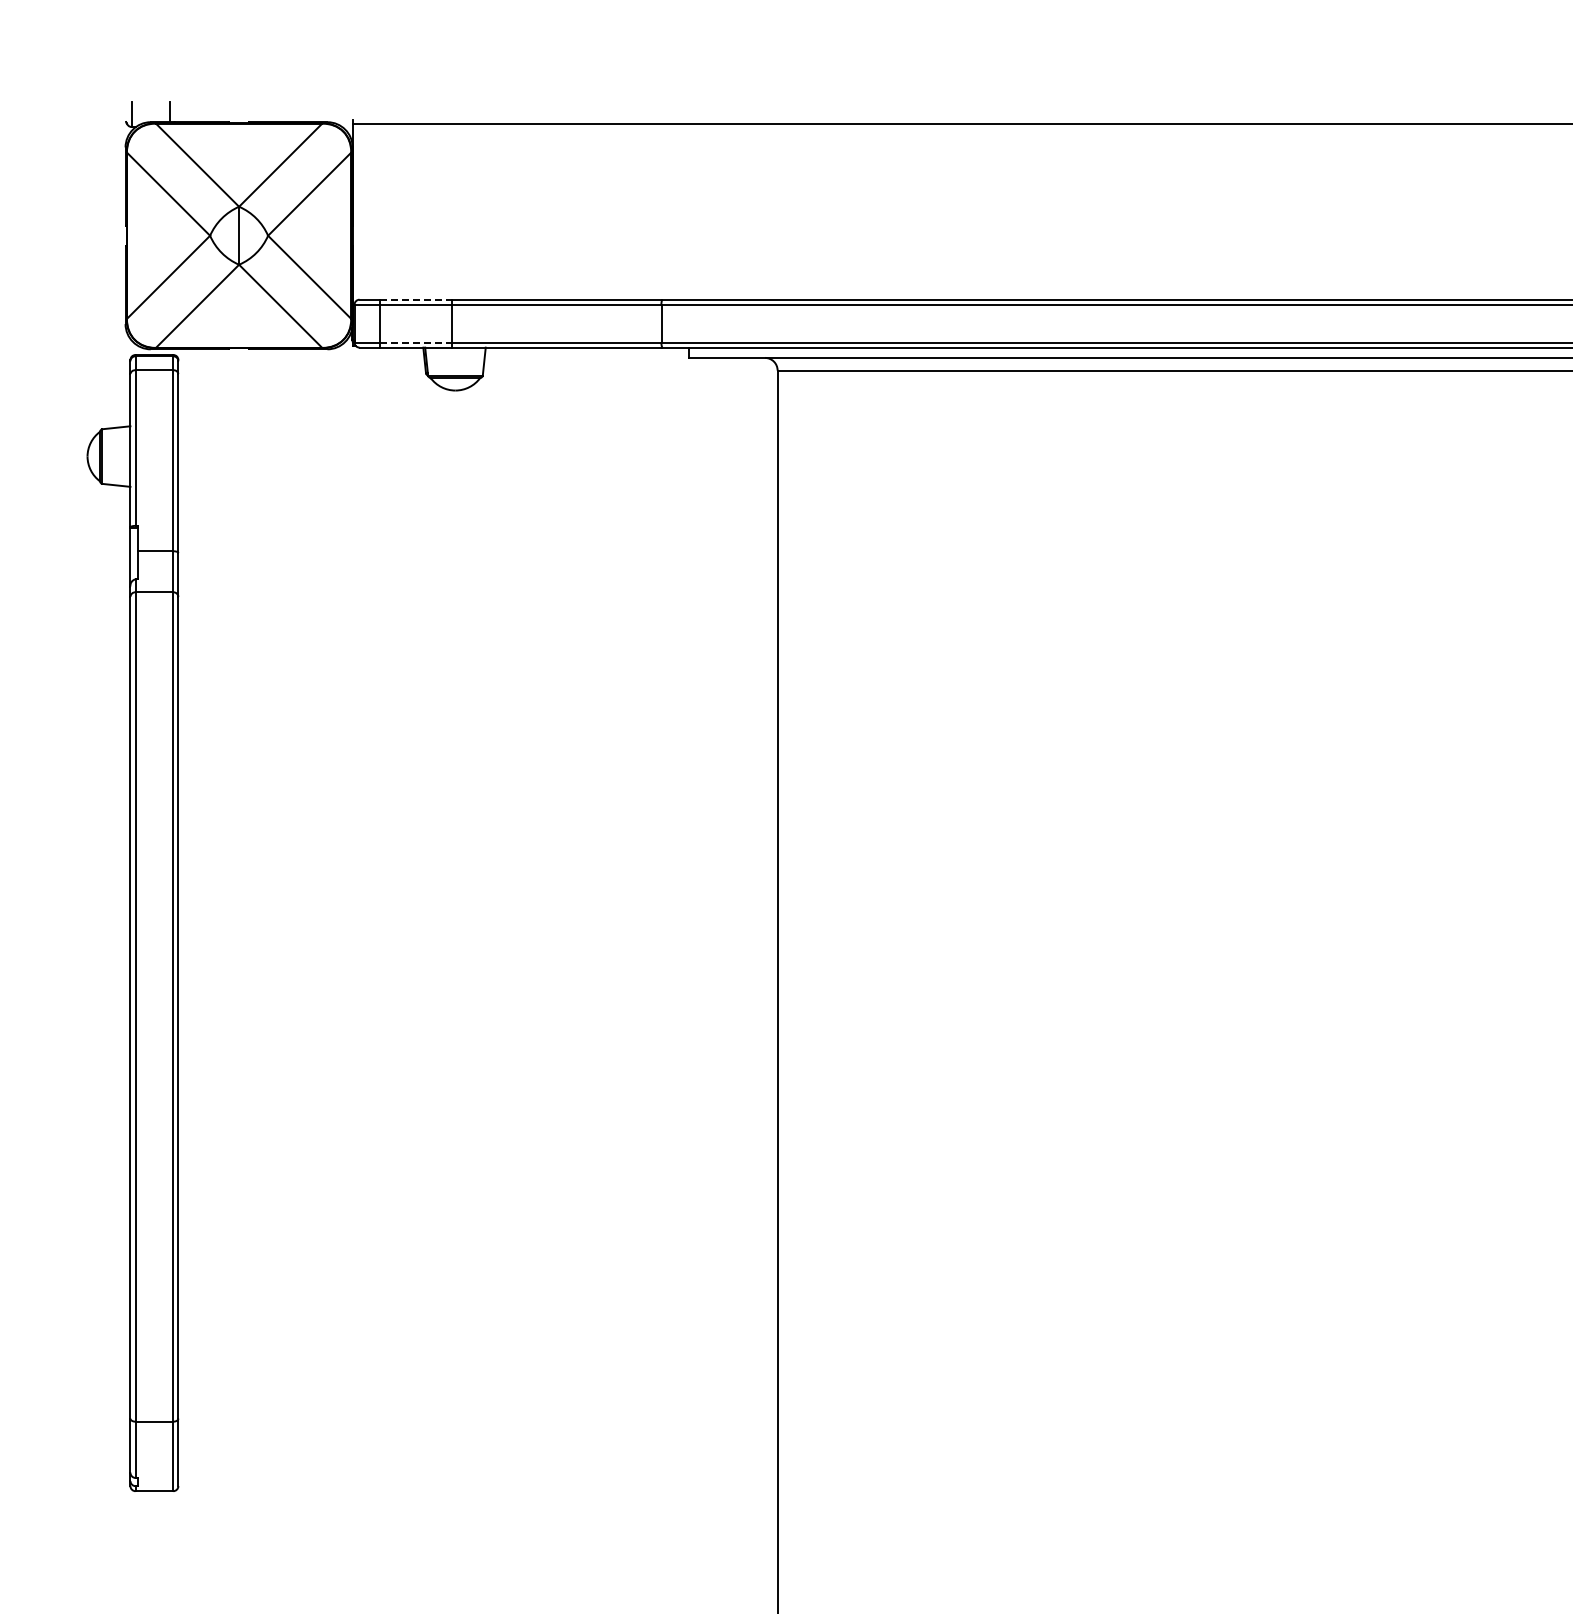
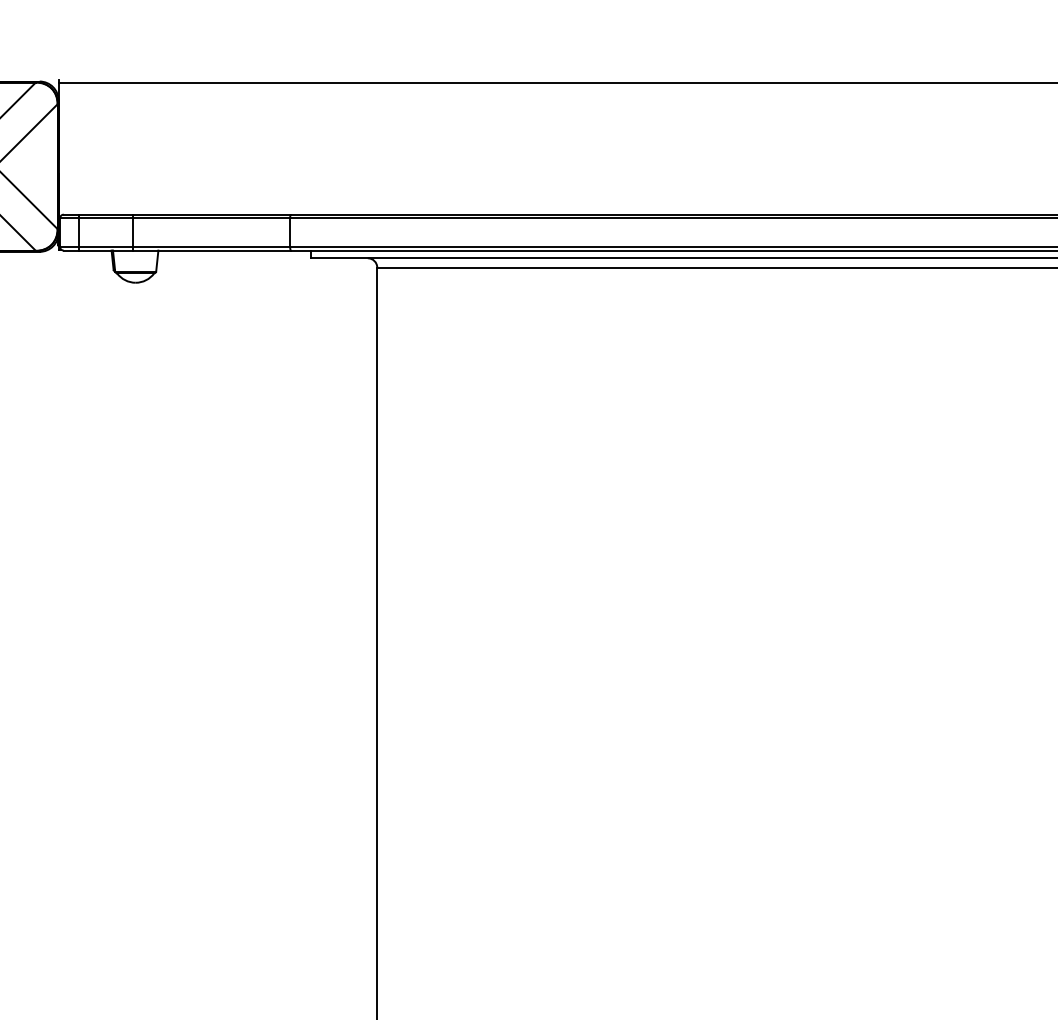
line: (416, 299) -> (106, 214), dashed -> solid
line: (416, 342) -> (106, 246), dashed -> solid

